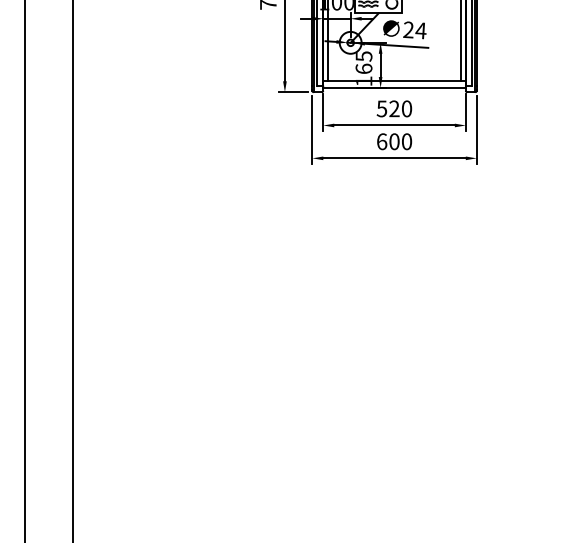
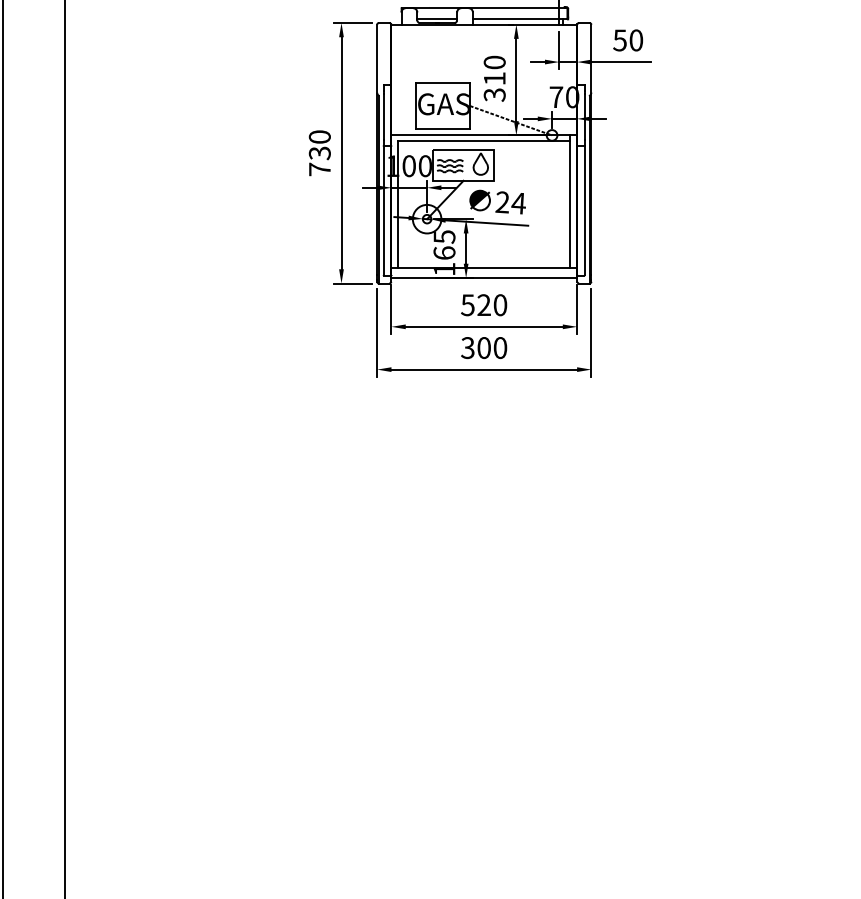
text: (381, 141) -> (467, 347), 600 -> 300

